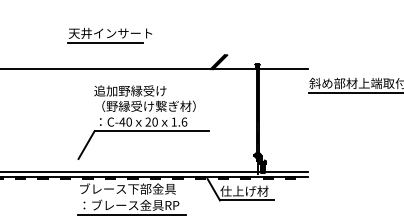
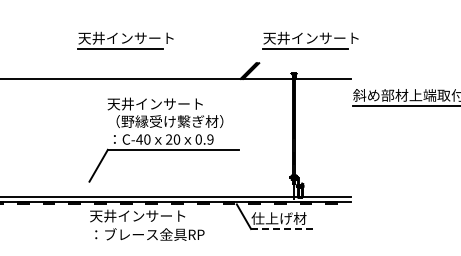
part: (272, 35) -> (310, 40), added
text: (135, 90) -> (154, 103), 追加野縁受け -> 天井インサート
text: (179, 122) -> (204, 139), 1.6 -> 0.9
text: (127, 188) -> (145, 215), ブレース下部金具 -> 天井インサート
line: (246, 200) -> (281, 229), solid -> dashed
line: (131, 214) -> (150, 245), removed

